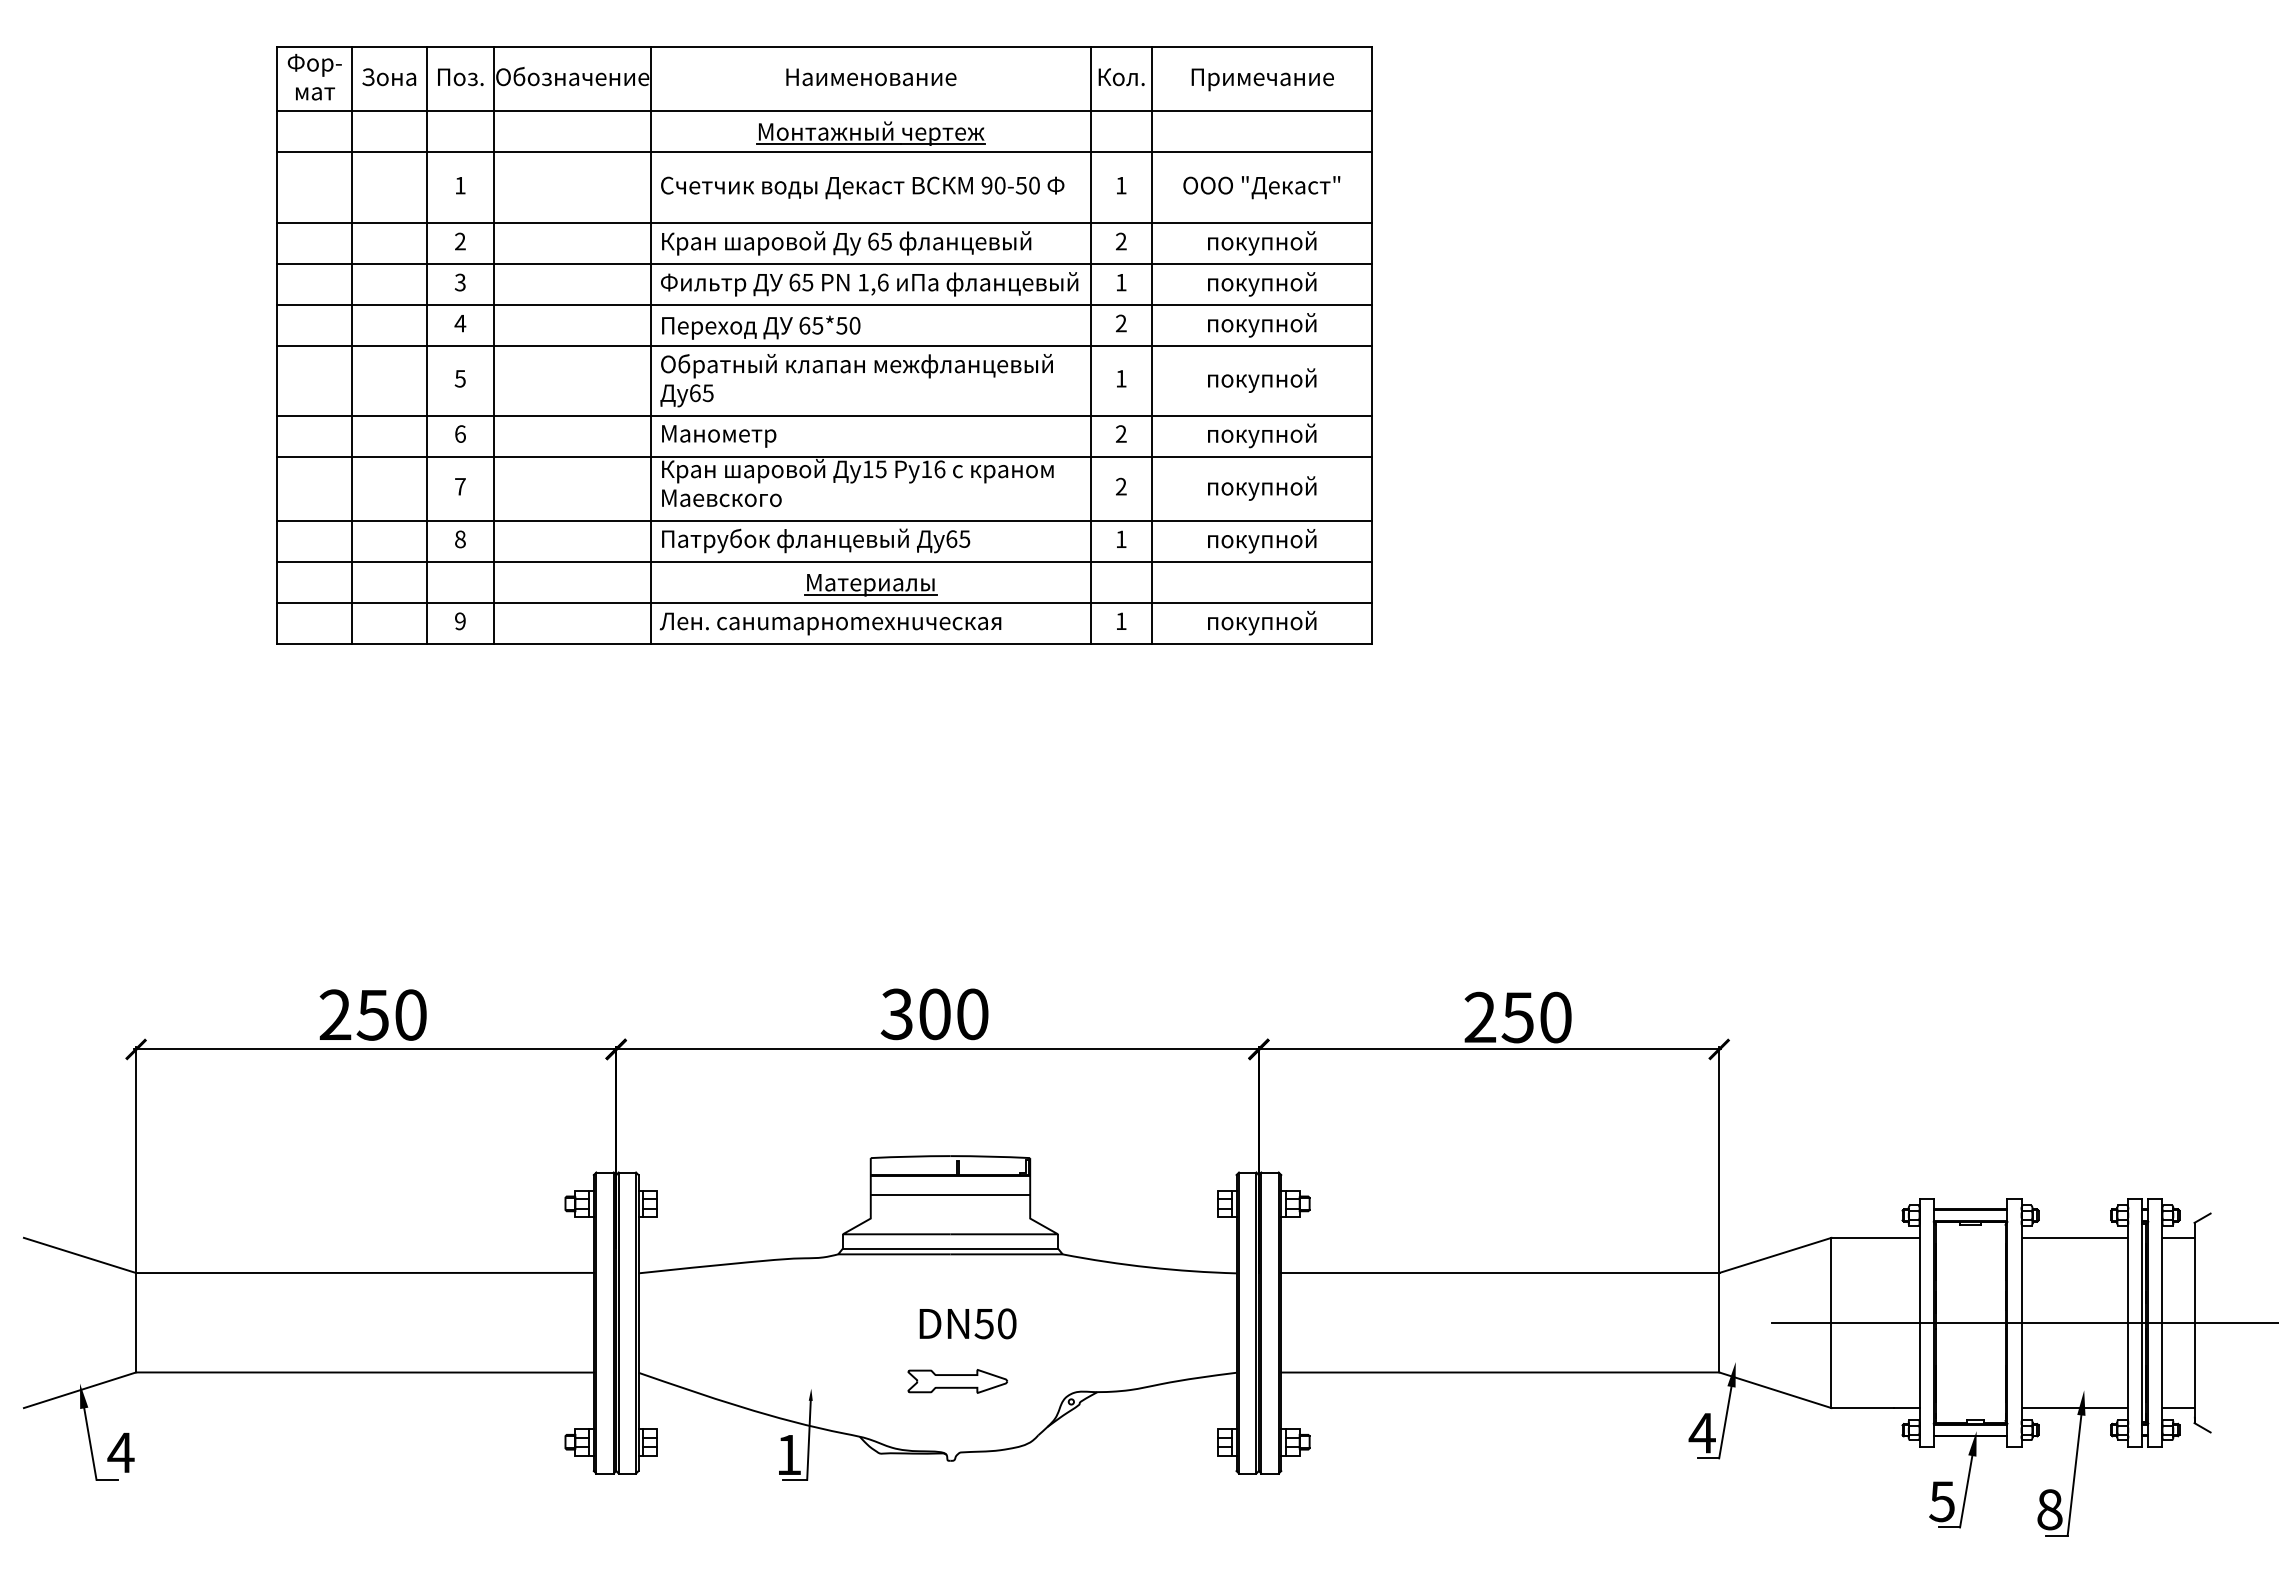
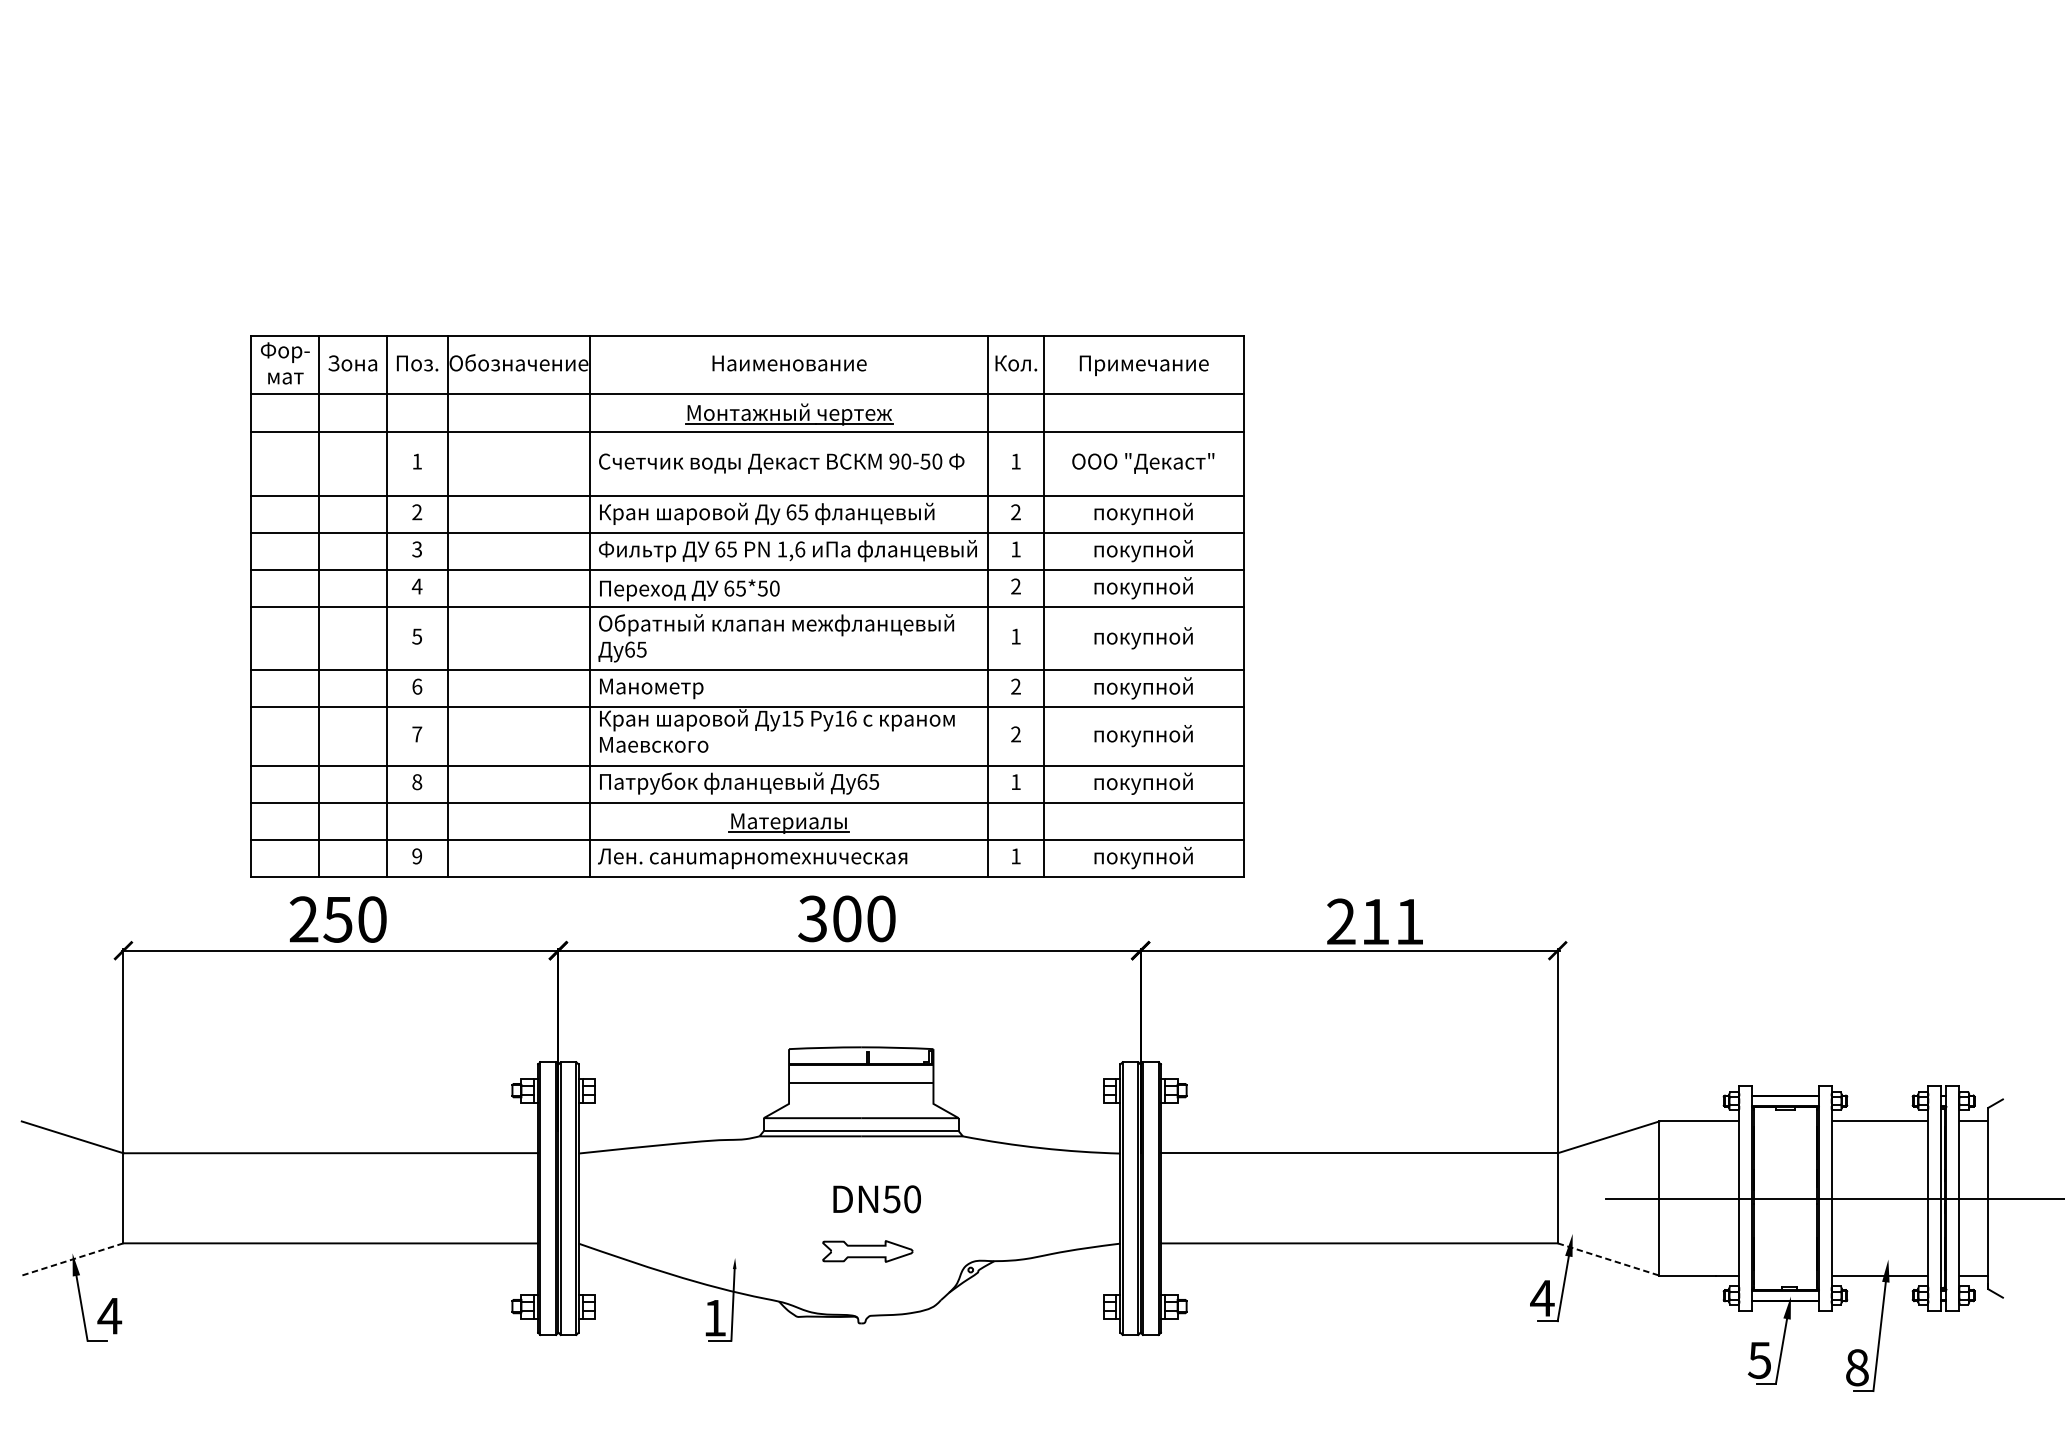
part: (824, 345) -> (747, 606), moved
text: (1536, 1017) -> (1392, 921), 250 -> 211
line: (80, 1390) -> (73, 1259), solid -> dashed
line: (1775, 1390) -> (1608, 1259), solid -> dashed

